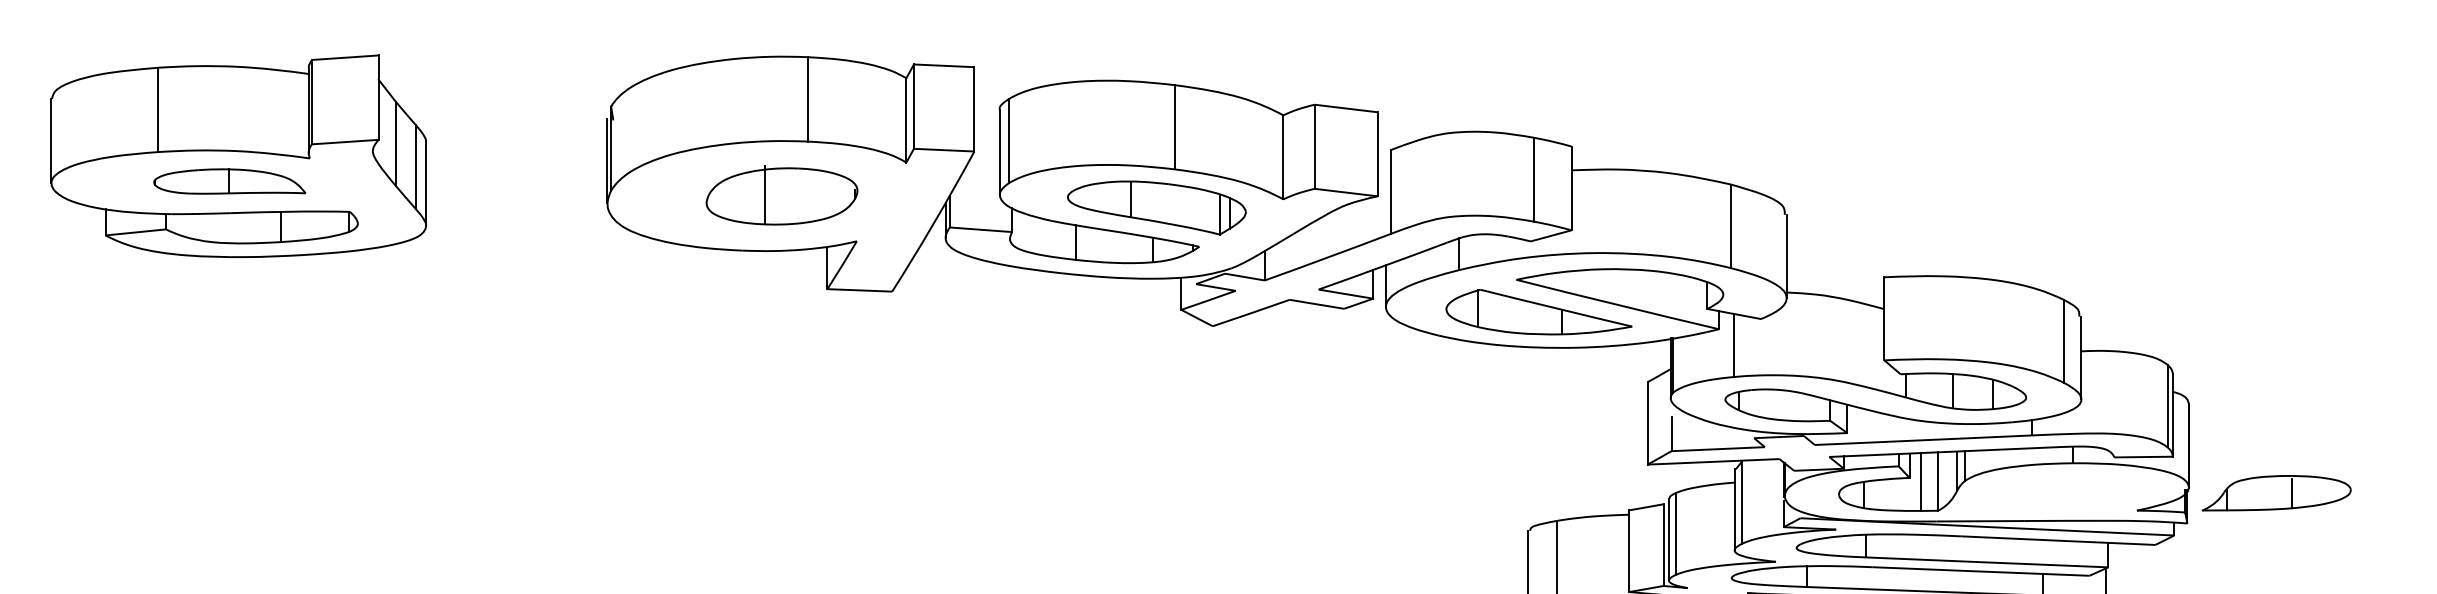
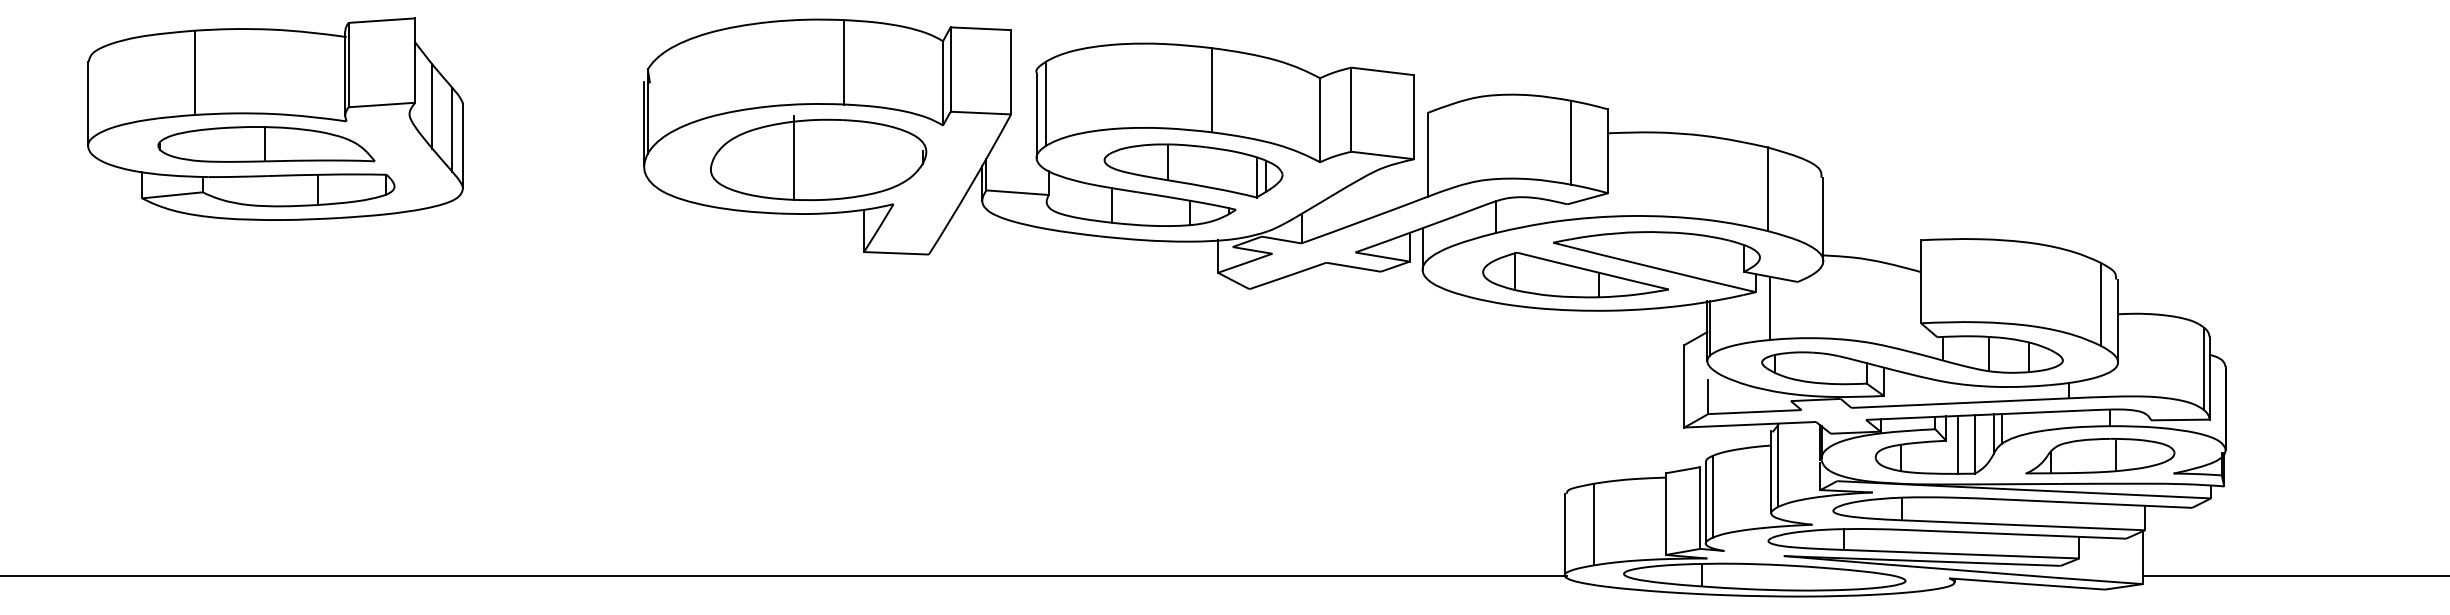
part: (229, 181) -> (266, 144), size x1.43
part: (781, 194) -> (818, 157), size x1.43
part: (2276, 493) -> (2100, 456), moved

